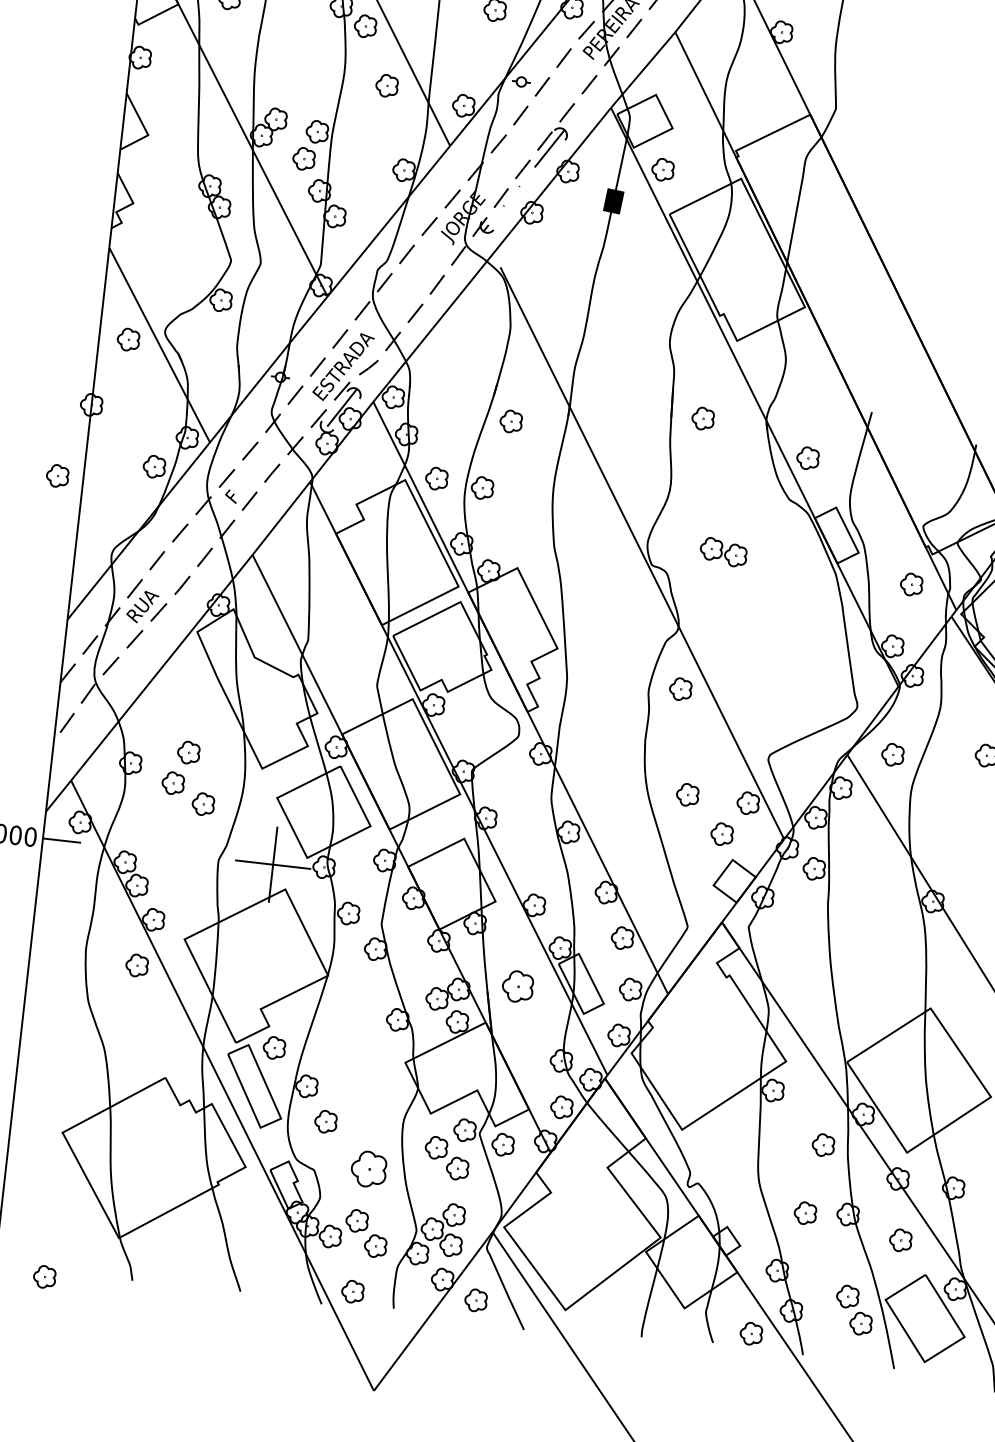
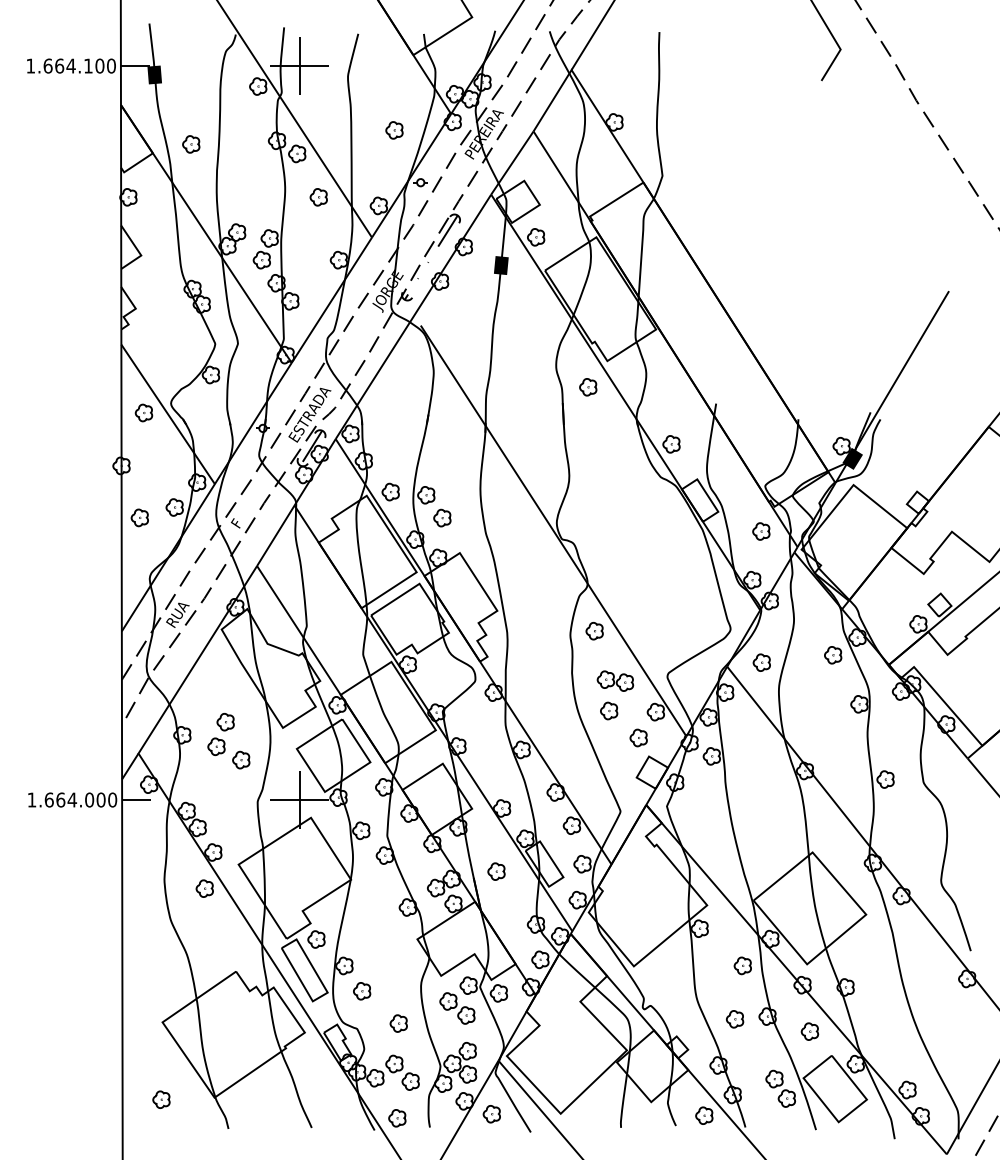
part: (703, 419) -> (588, 387), moved
part: (511, 420) -> (442, 517), moved
part: (57, 475) -> (139, 517), moved
part: (723, 551) -> (615, 680), moved
part: (517, 986) -> (496, 871), size x0.71
part: (368, 1169) -> (398, 1023), size x0.62
part: (44, 1276) -> (161, 1099), moved

